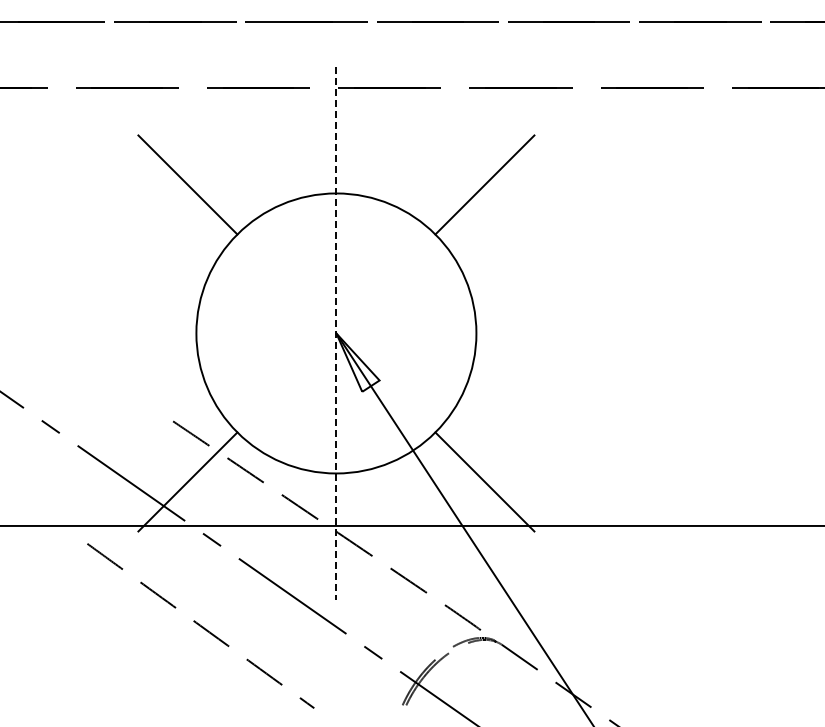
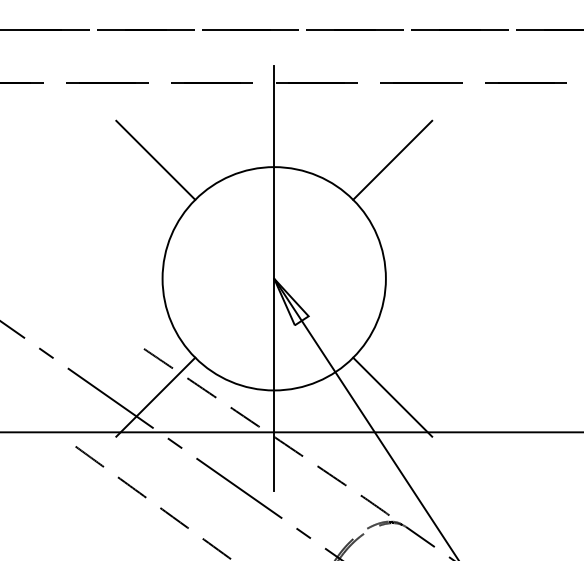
line: (336, 333) -> (274, 278), dashed -> solid

